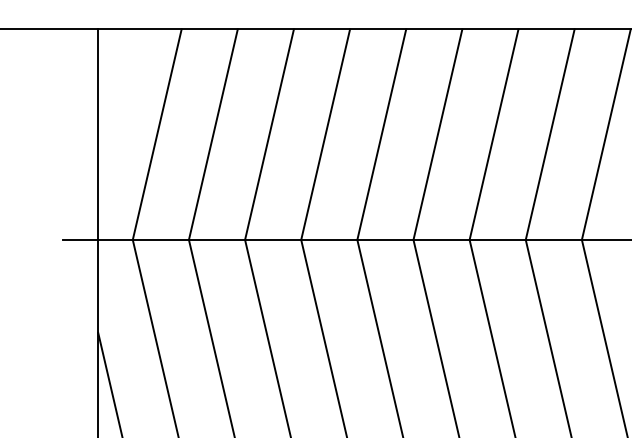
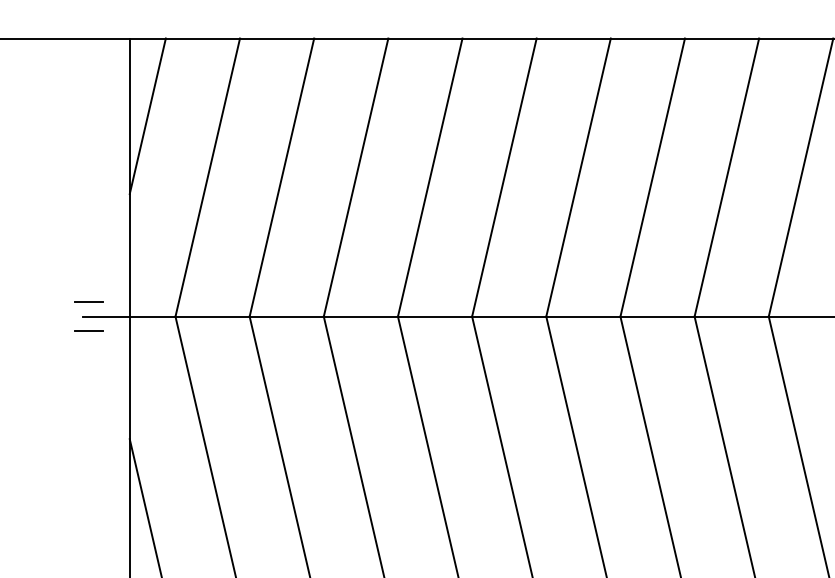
line: (111, 88) -> (147, 116), added
line: (67, 229) -> (89, 302), added
line: (67, 251) -> (89, 331), added

